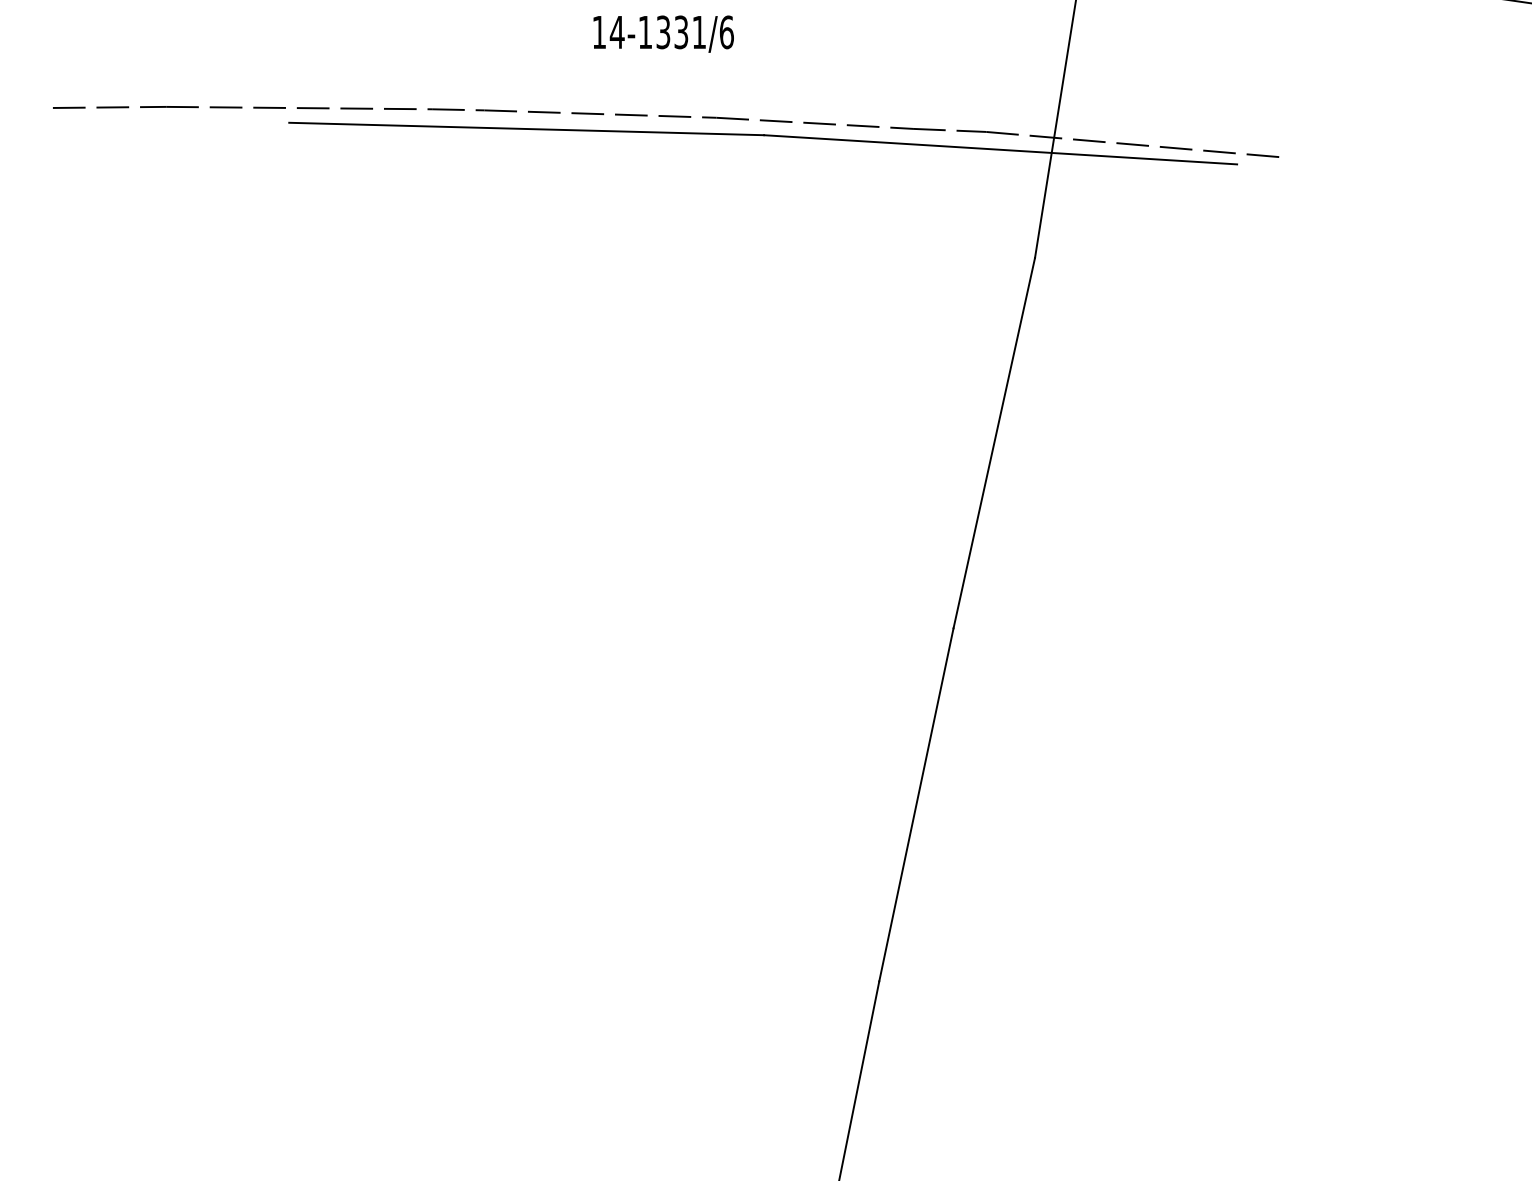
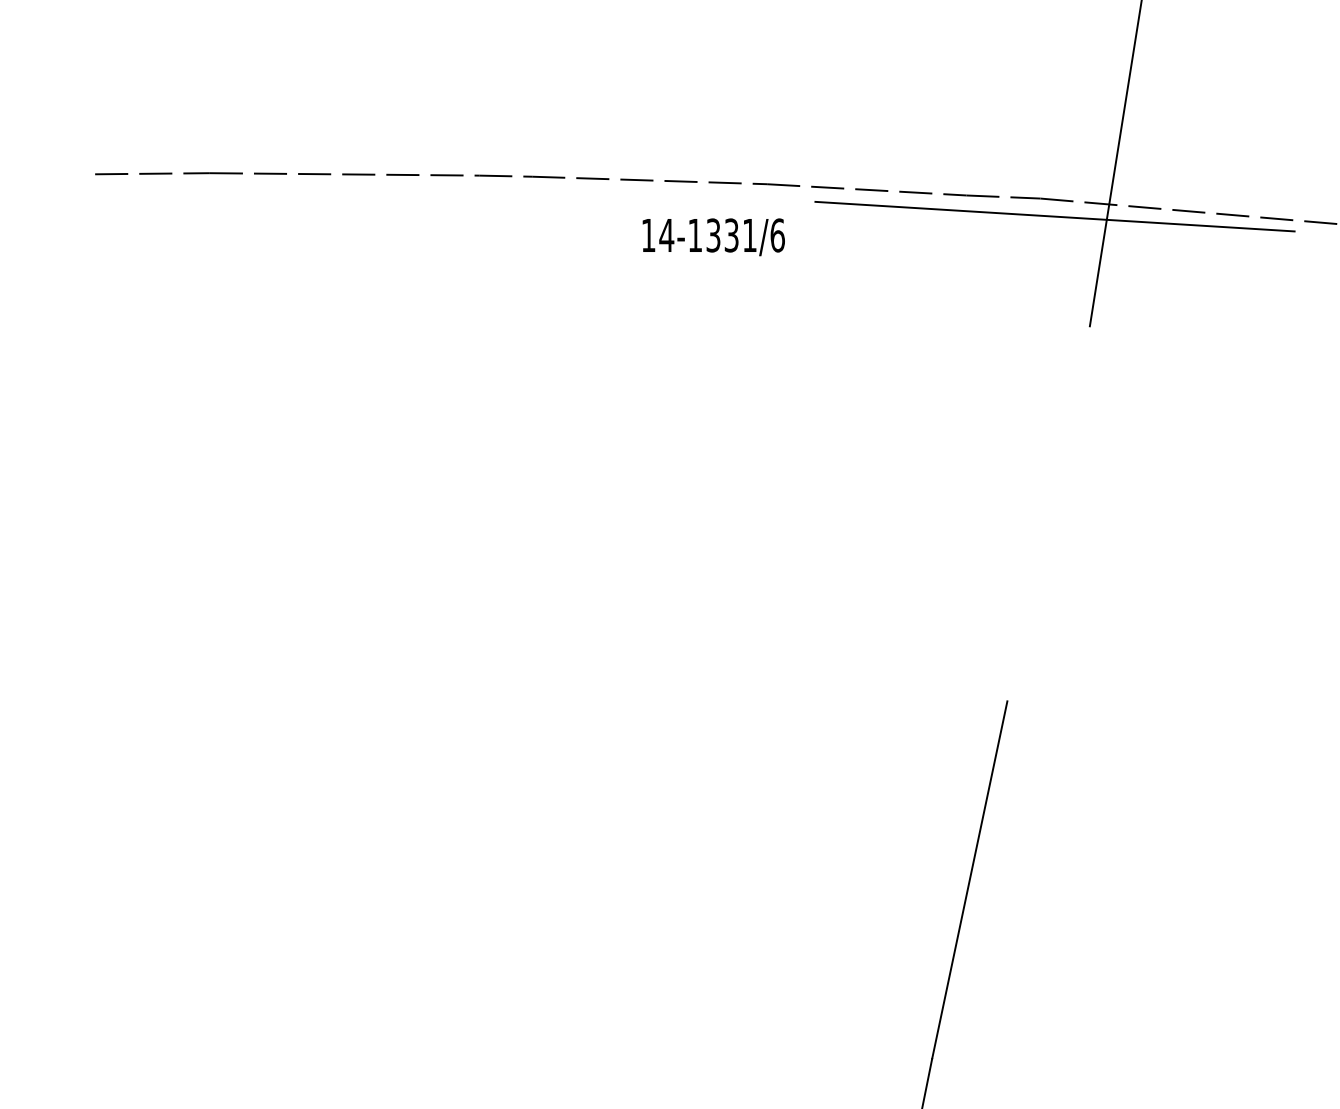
text: (663, 33) -> (713, 236), moved
line: (526, 128) -> (574, 195), removed
line: (994, 443) -> (1048, 514), removed

